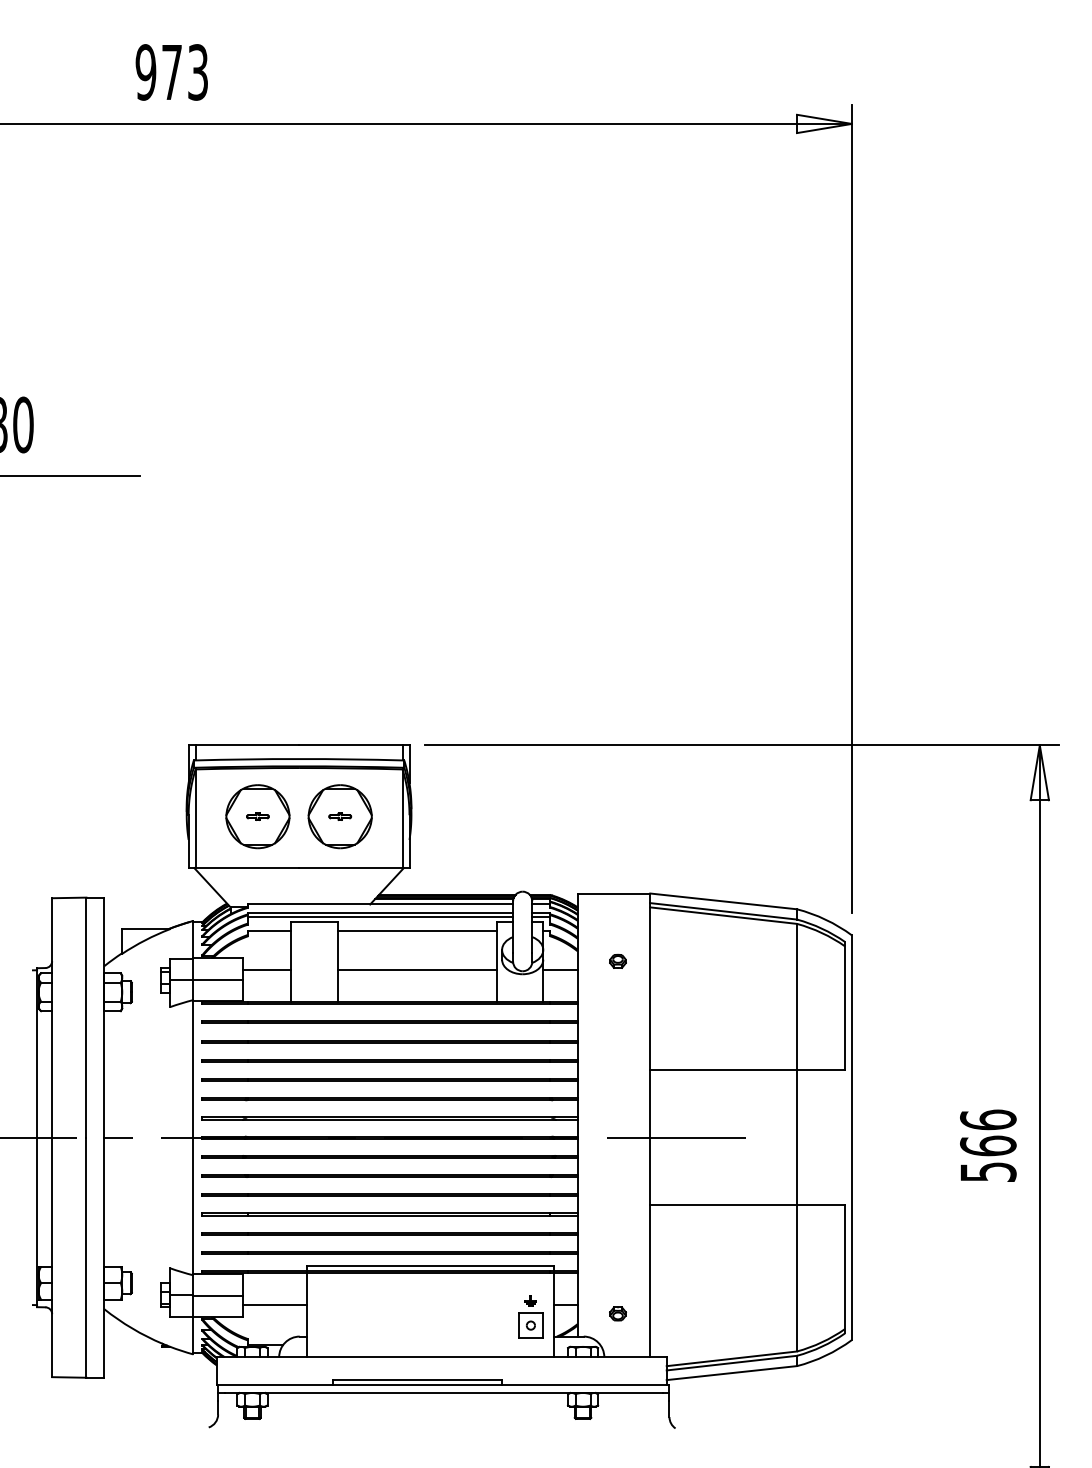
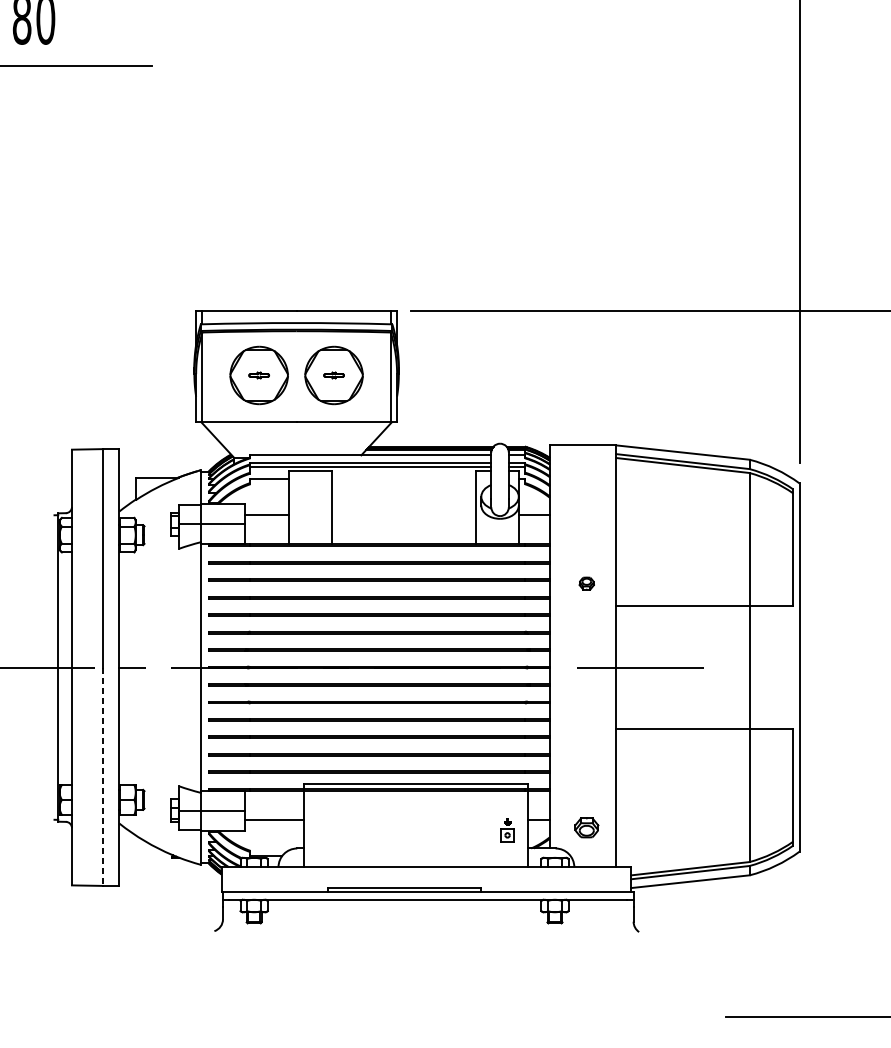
line: (416, 930) -> (403, 479), removed
part: (617, 960) -> (586, 582), moved
line: (416, 970) -> (403, 515), removed
line: (86, 1258) -> (103, 777), solid -> dashed
part: (617, 1313) -> (586, 827), size x1.6
part: (530, 1316) -> (507, 830), size x0.6

